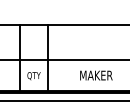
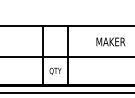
text: (95, 75) -> (110, 41), moved

